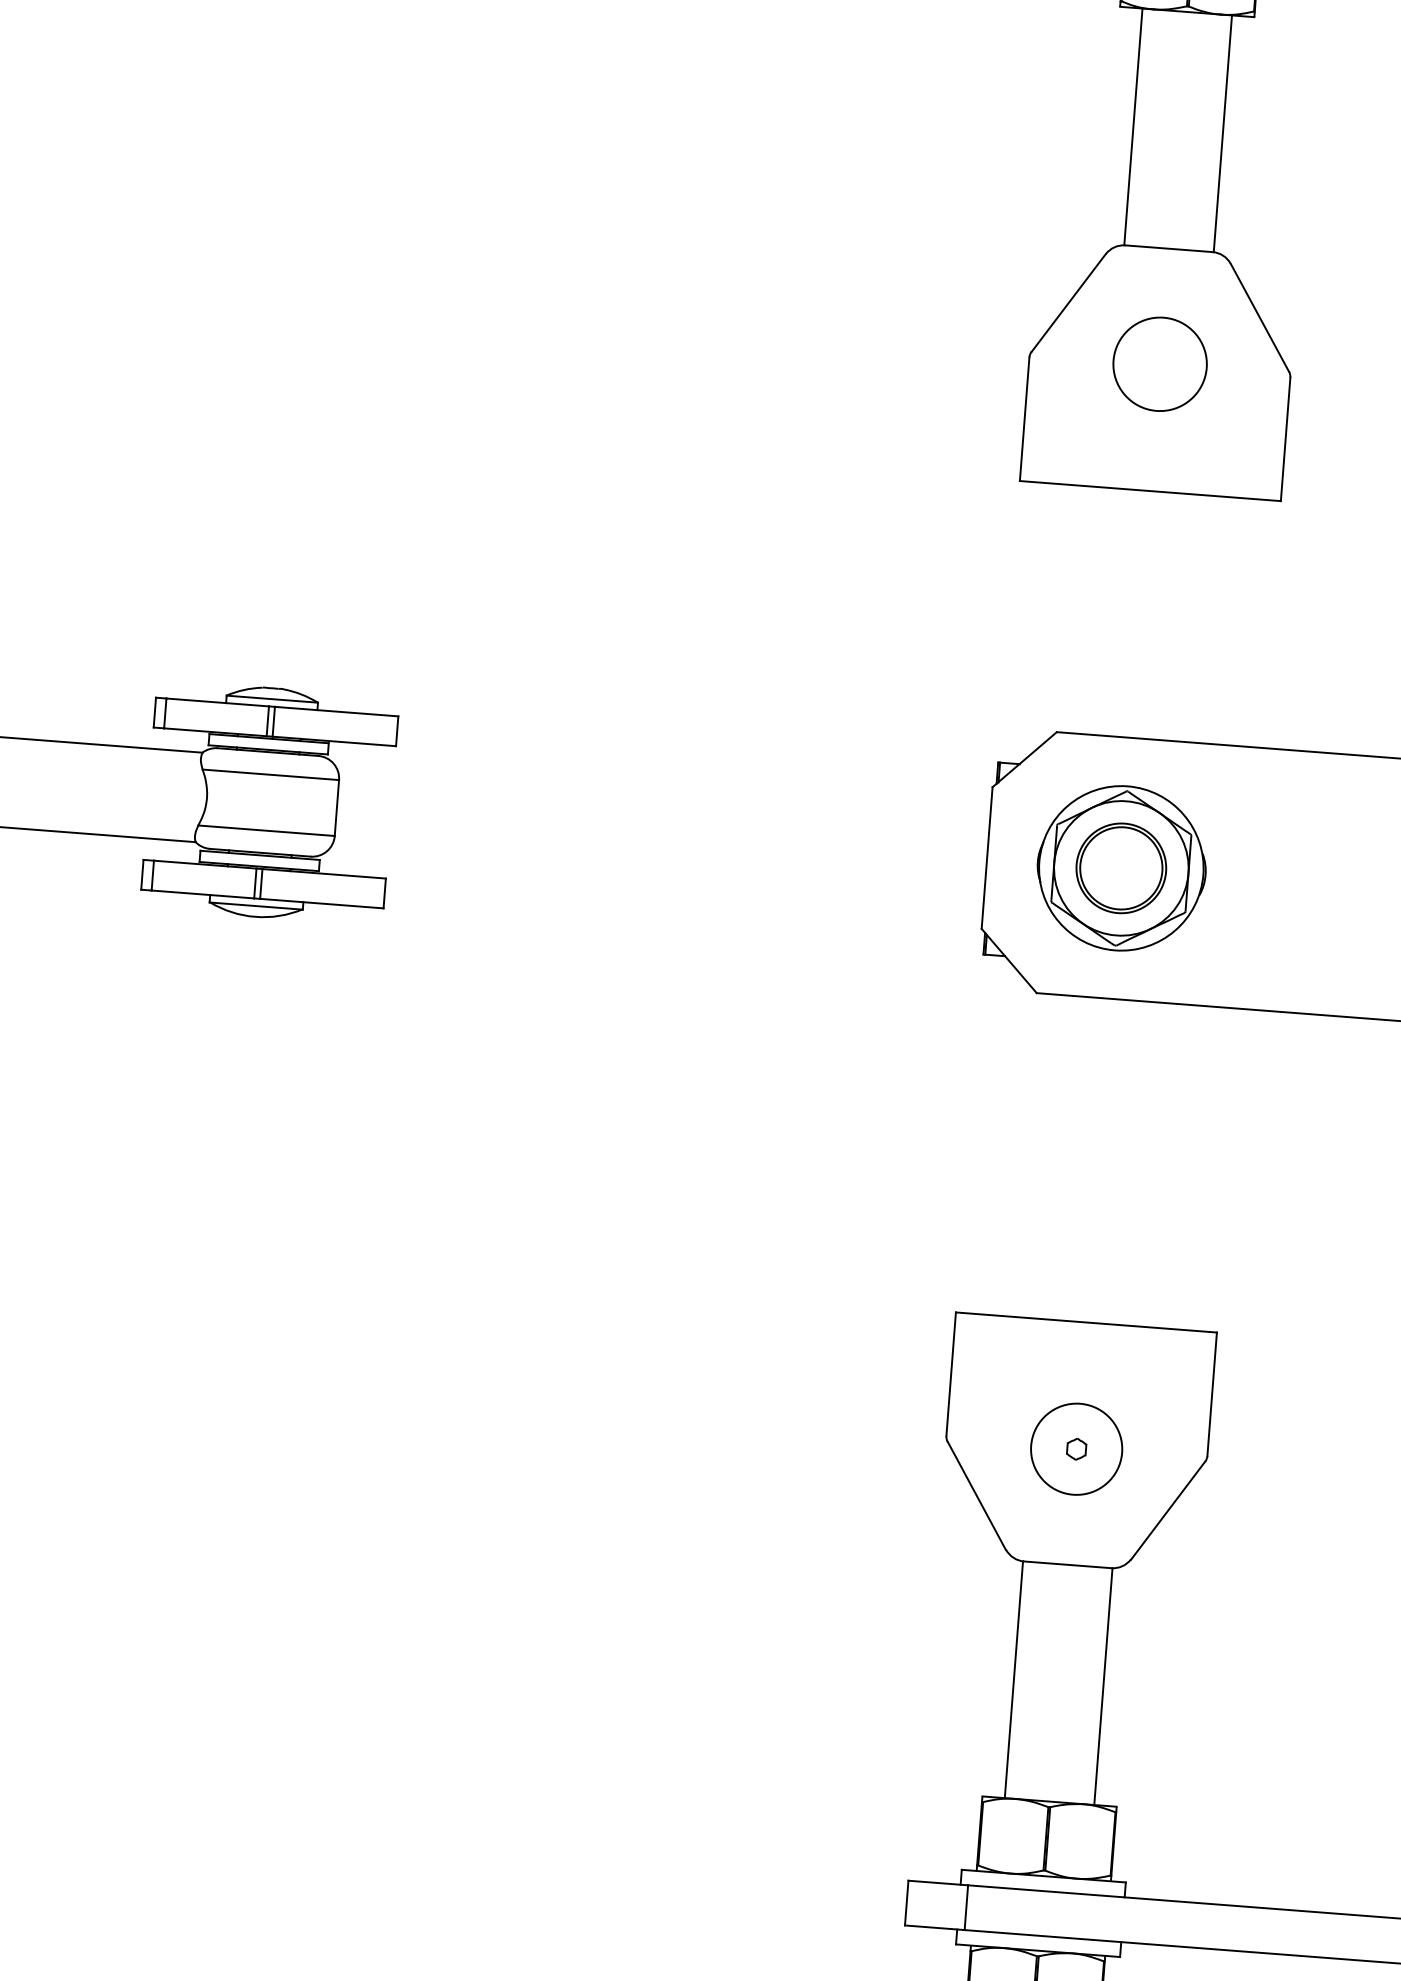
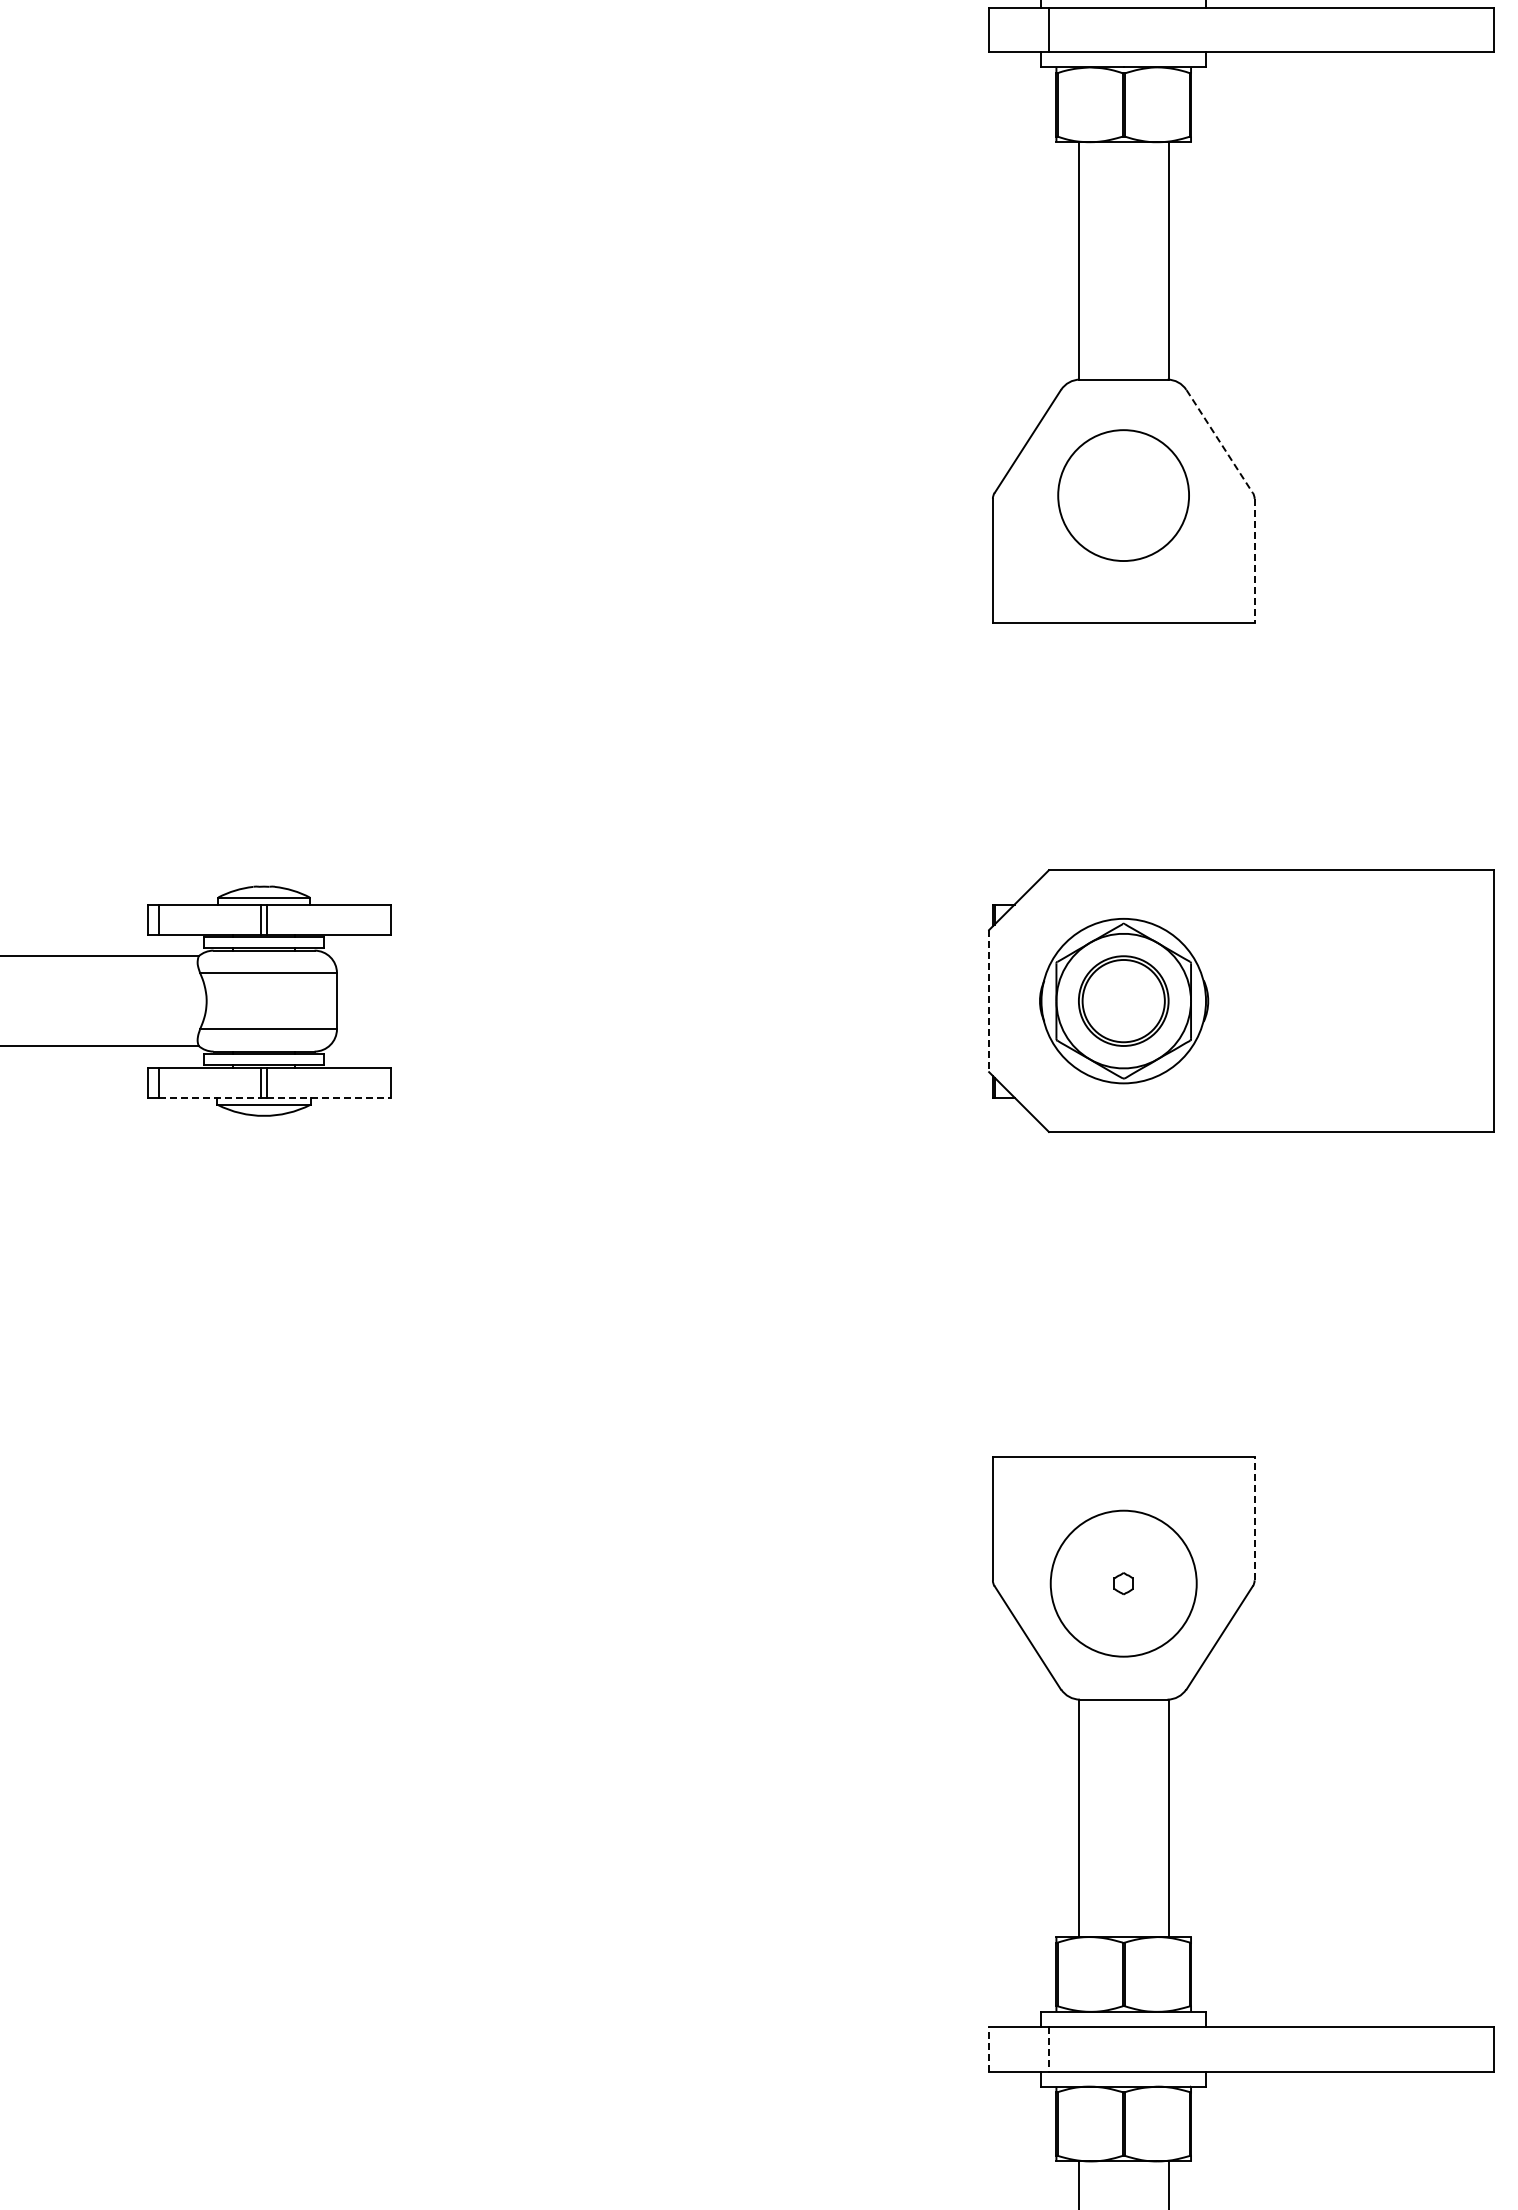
line: (1259, 317) -> (1219, 441), solid -> dashed
circle: (1159, 364) -> (1123, 495), size x1.4
line: (1285, 439) -> (1254, 560), solid -> dashed
line: (987, 858) -> (989, 1001), solid -> dashed
line: (203, 894) -> (210, 1097), solid -> dashed
line: (322, 903) -> (329, 1097), solid -> dashed
line: (1212, 1394) -> (1254, 1518), solid -> dashed
circle: (1076, 1449) -> (1123, 1583), size x1.6
line: (907, 1902) -> (989, 2048), solid -> dashed
line: (965, 1907) -> (1048, 2049), solid -> dashed

